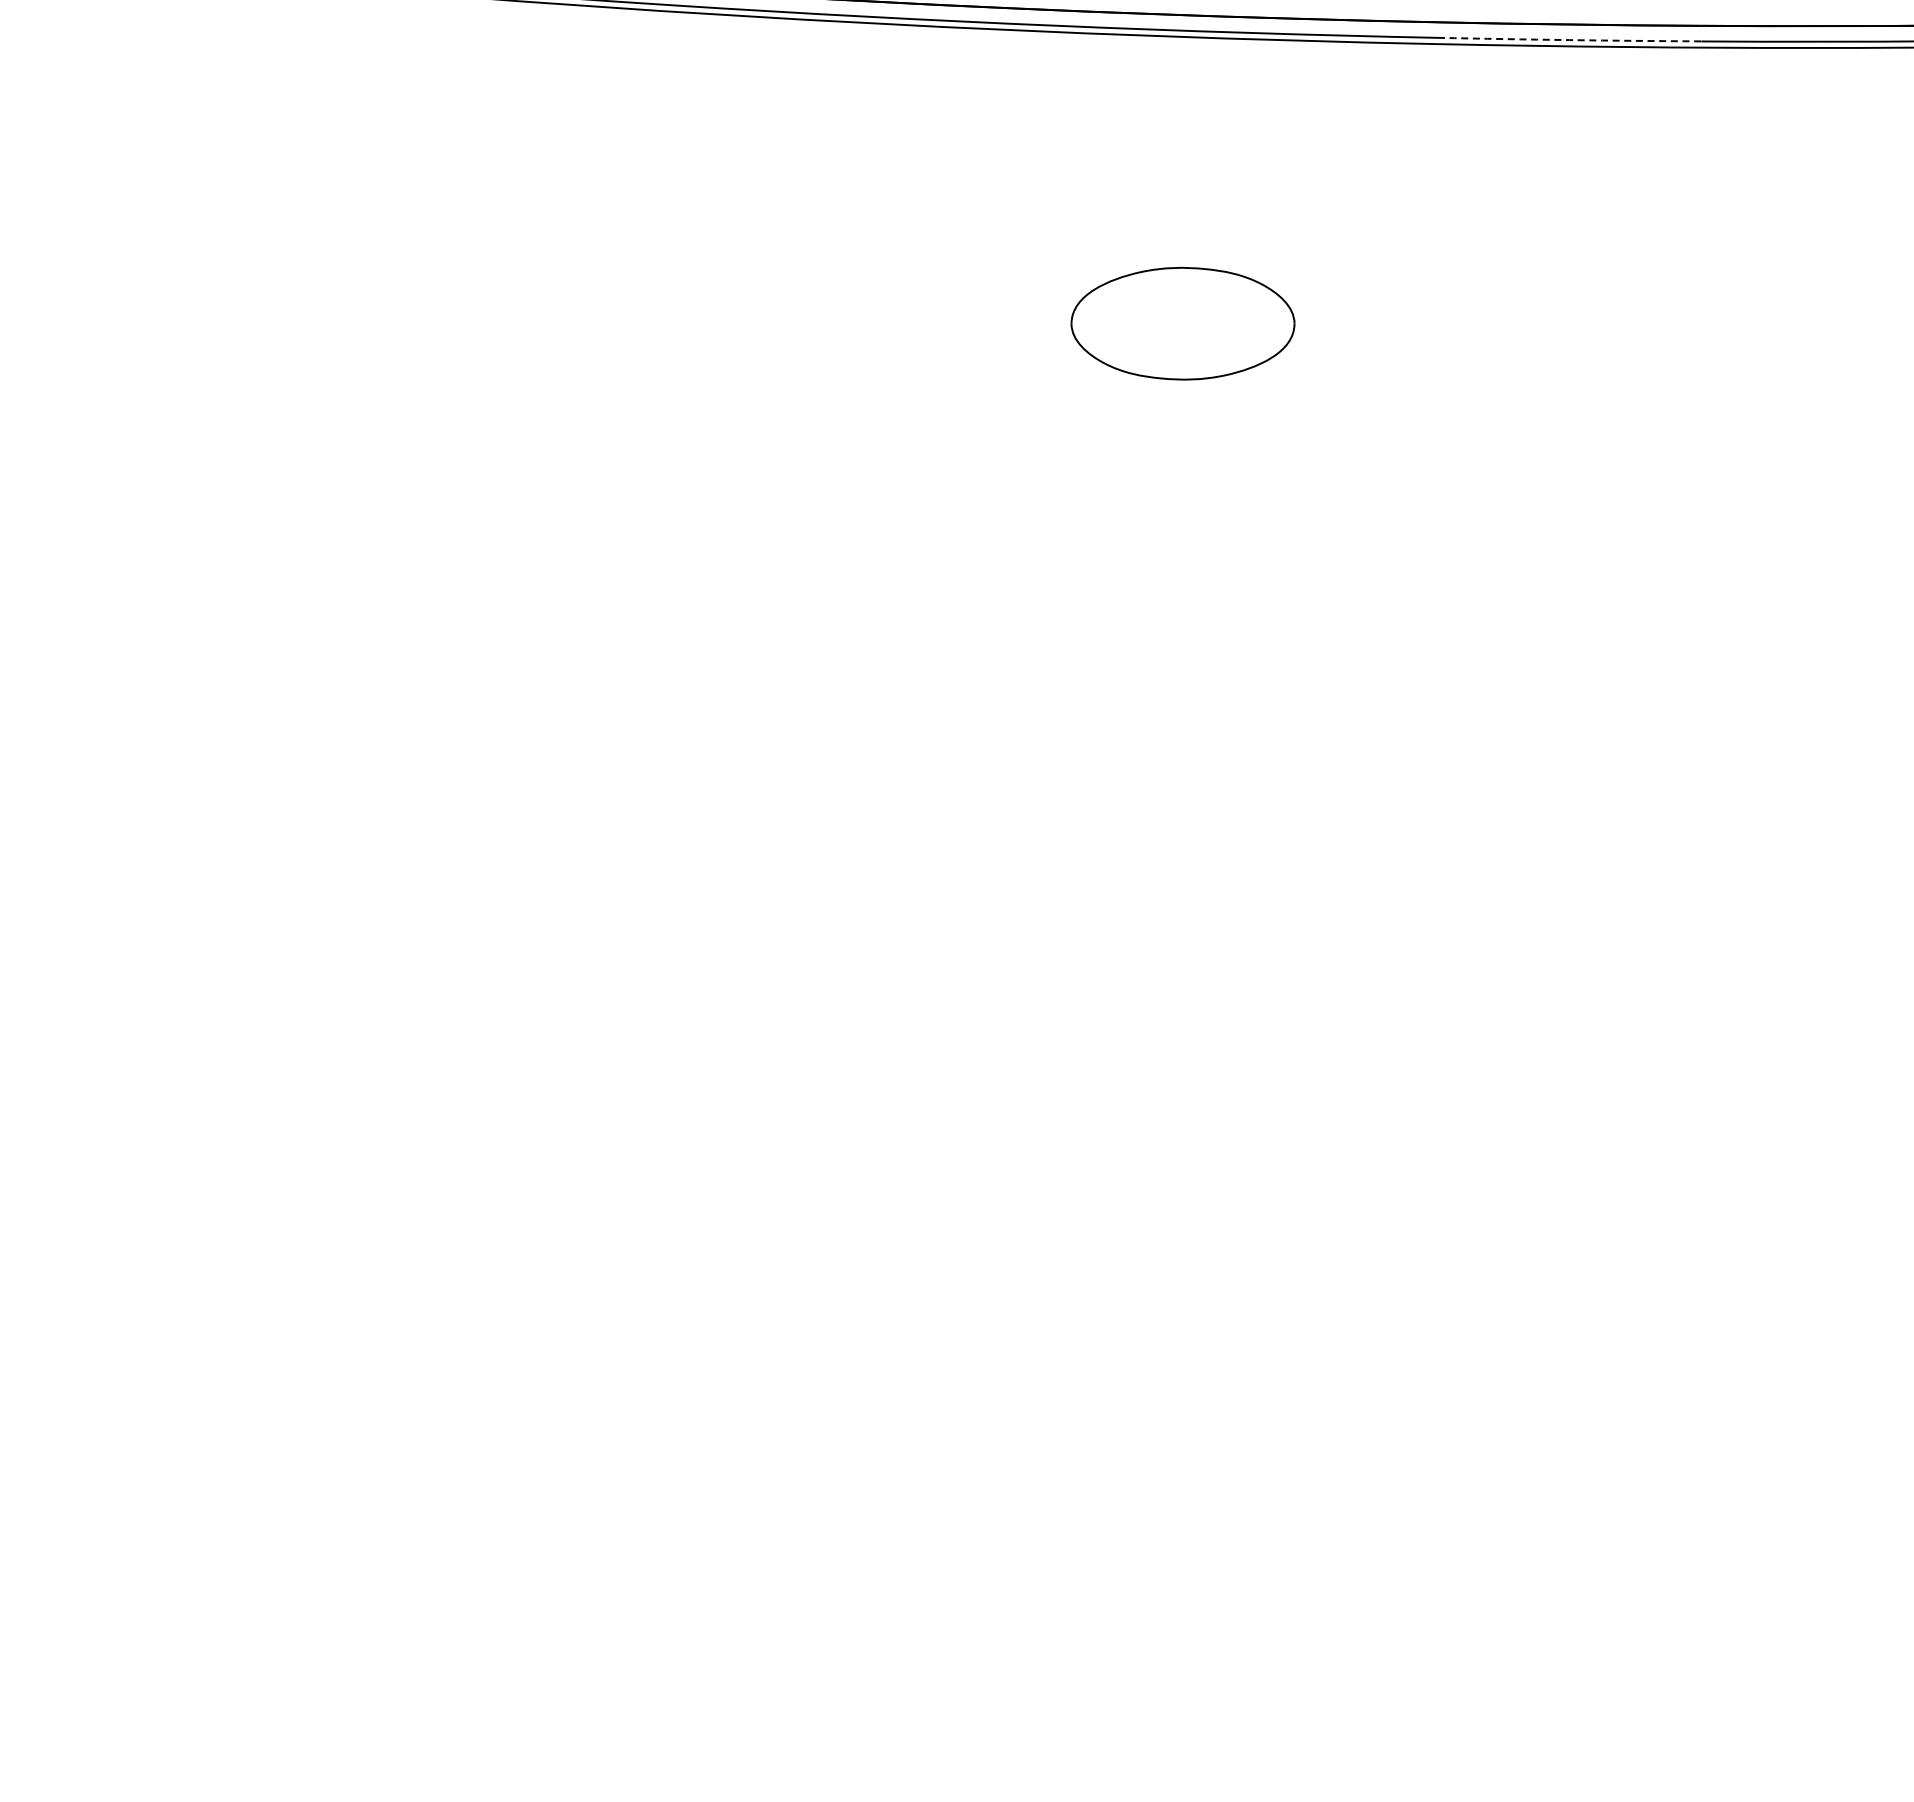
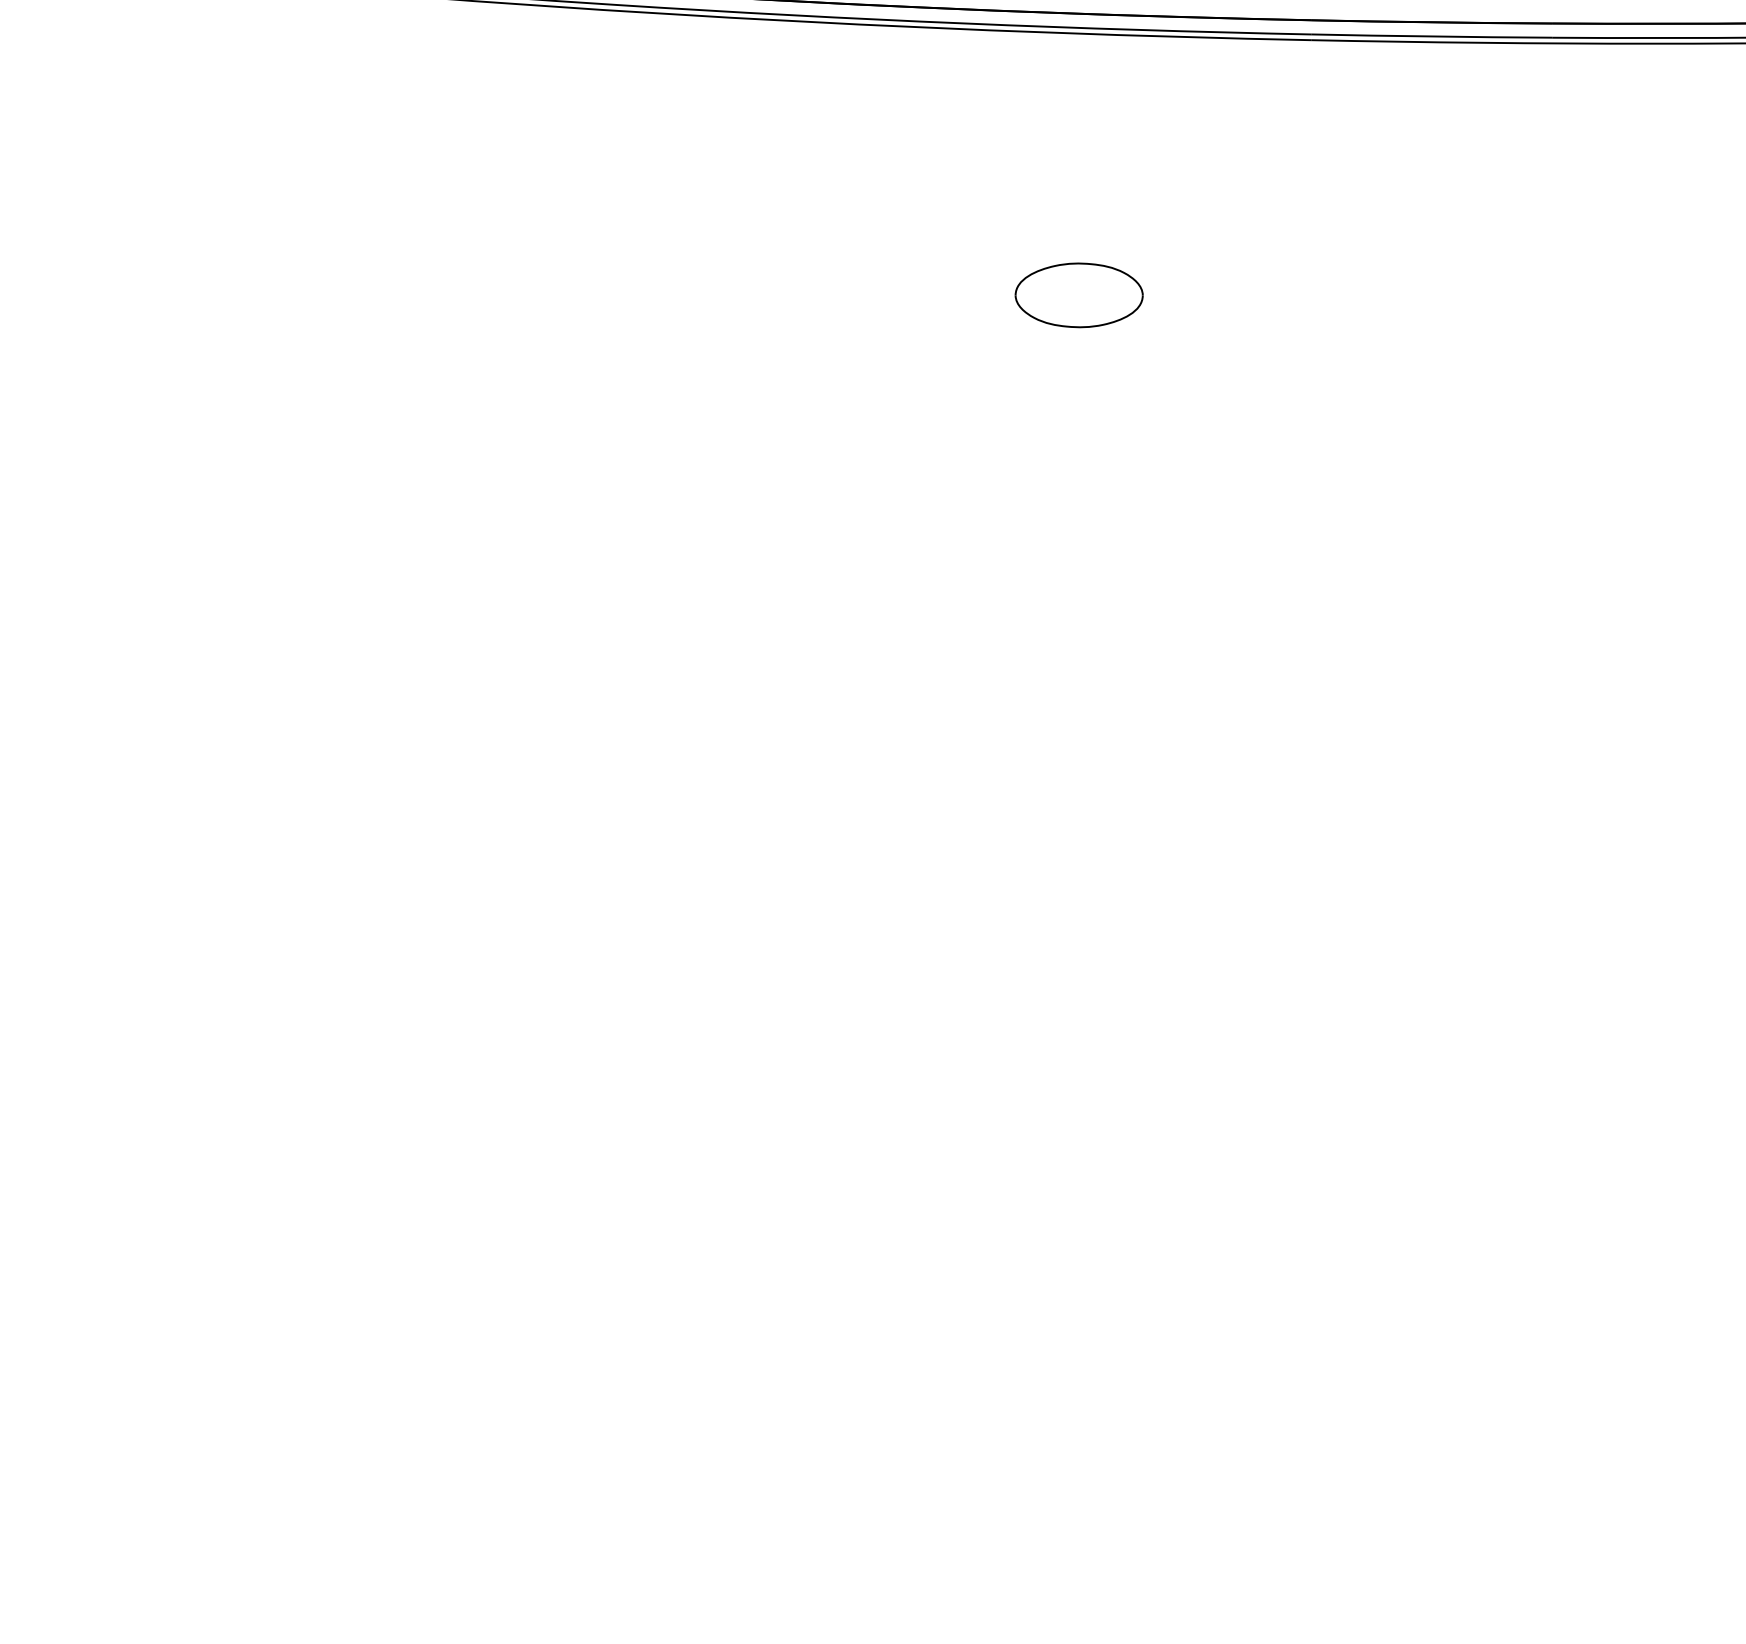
arc: (1569, 40) -> (1431, 36), dashed -> solid
part: (1182, 323) -> (1078, 295), size x0.62

